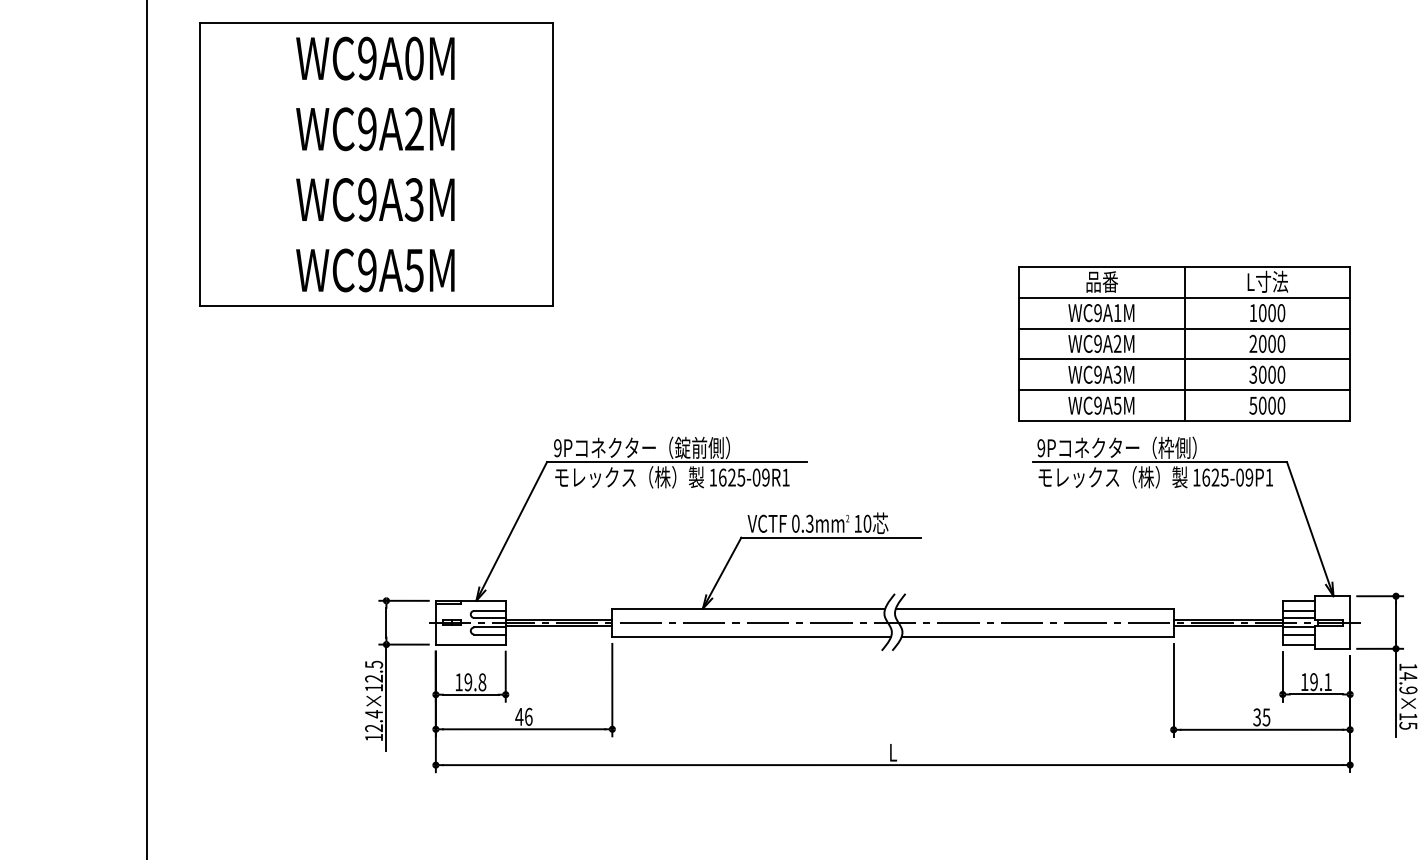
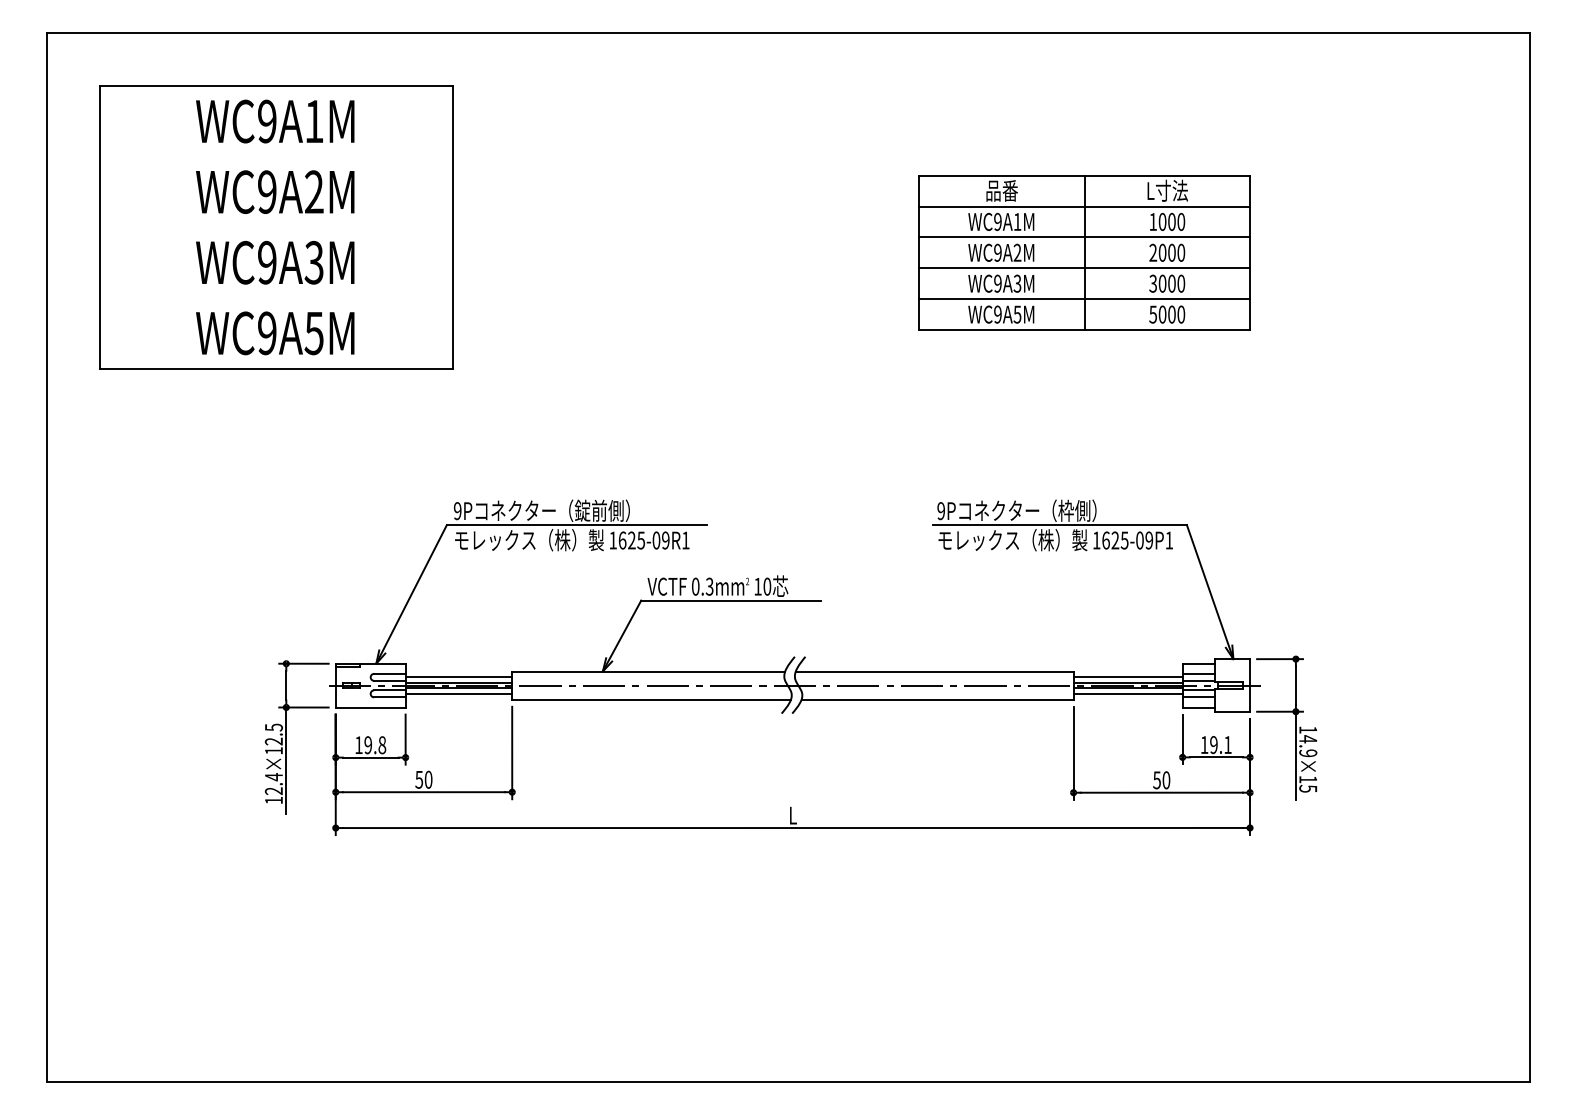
text: (414, 58) -> (314, 121), WC9A0M -> WC9A1M
part: (1184, 343) -> (1084, 252), moved
line: (558, 614) -> (458, 677), added
line: (1227, 614) -> (1127, 677), added
line: (558, 631) -> (458, 694), added
line: (1227, 631) -> (1127, 694), added
text: (523, 716) -> (423, 779), 46 -> 50
text: (1261, 717) -> (1161, 780), 35 -> 50

